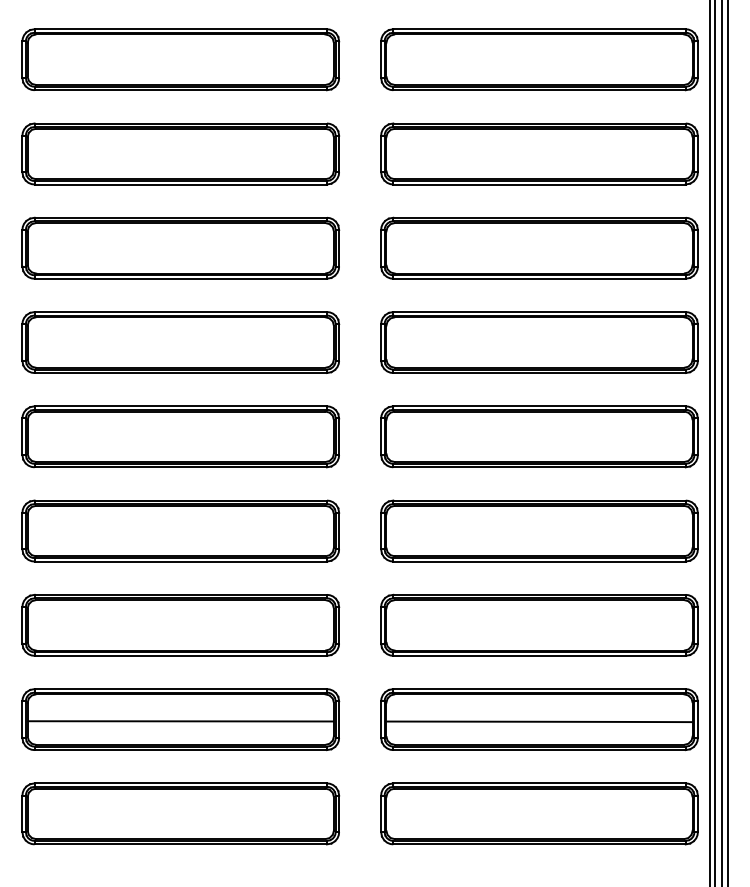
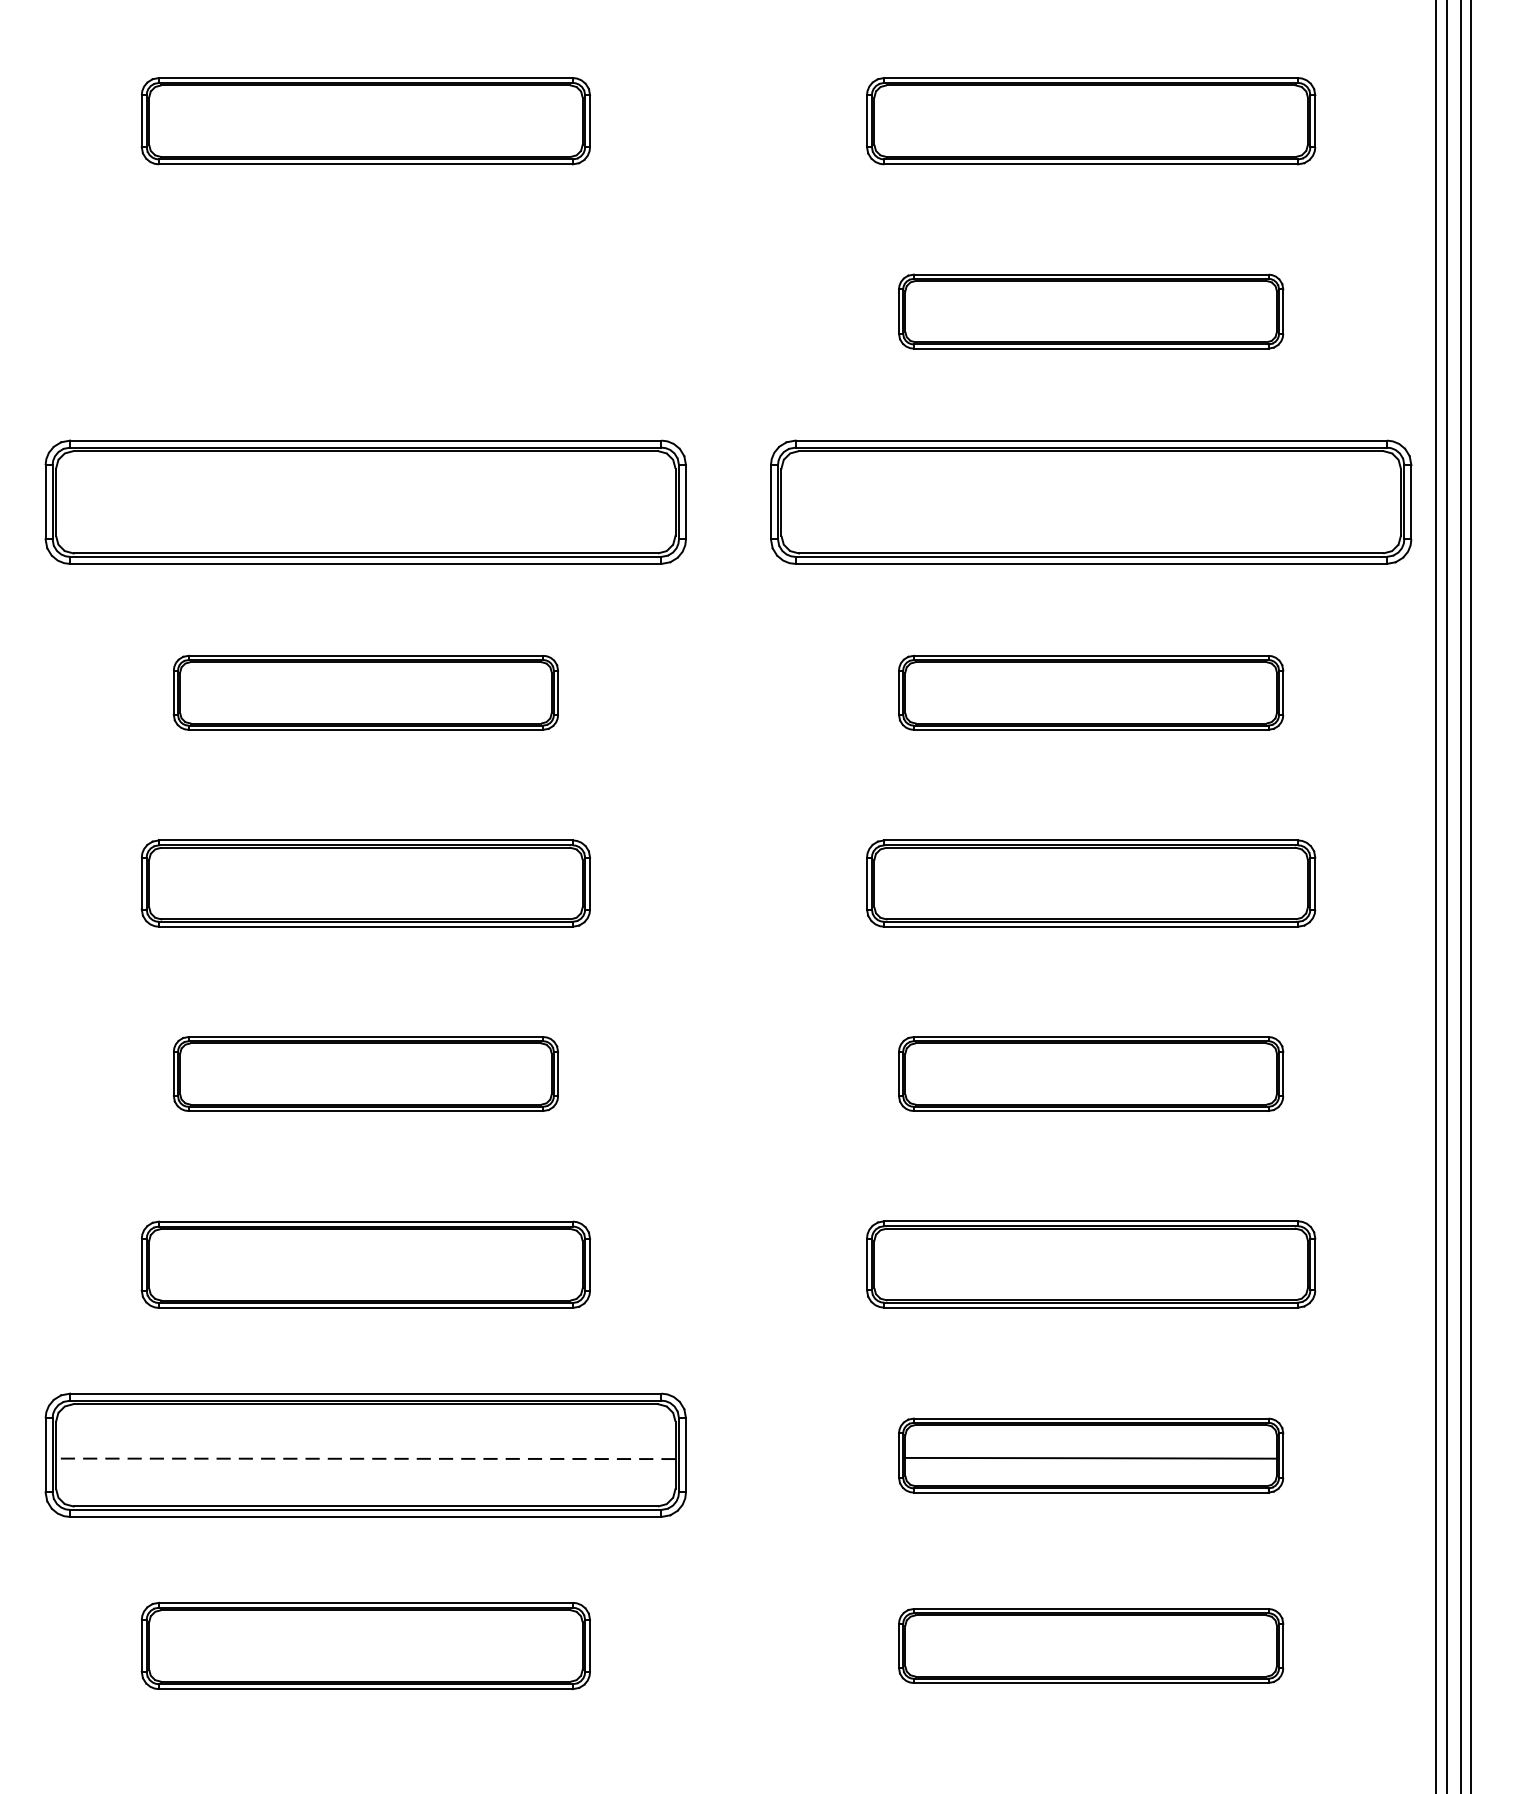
part: (180, 59) -> (365, 120), size x0.7
part: (539, 59) -> (1091, 120), size x0.7
part: (180, 153) -> (365, 310), removed
part: (539, 153) -> (1091, 310), size x0.6
part: (180, 342) -> (365, 692), size x0.6
part: (539, 342) -> (1091, 692), size x0.6
part: (180, 436) -> (365, 882), size x0.7
part: (539, 436) -> (1091, 882), size x0.7
part: (180, 530) -> (365, 1072), size x0.6
part: (539, 530) -> (1091, 1072), size x0.6
part: (539, 624) -> (1091, 1262), size x0.7
part: (180, 625) -> (365, 1265), size x0.7
part: (539, 719) -> (1091, 1455), size x0.6
line: (180, 721) -> (365, 1459), solid -> dashed
part: (180, 813) -> (365, 1645), size x0.7
part: (539, 813) -> (1091, 1645), size x0.6

